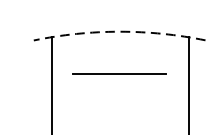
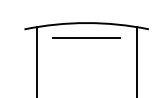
arc: (119, 32) -> (86, 23), dashed -> solid
line: (119, 72) -> (86, 37), moved

